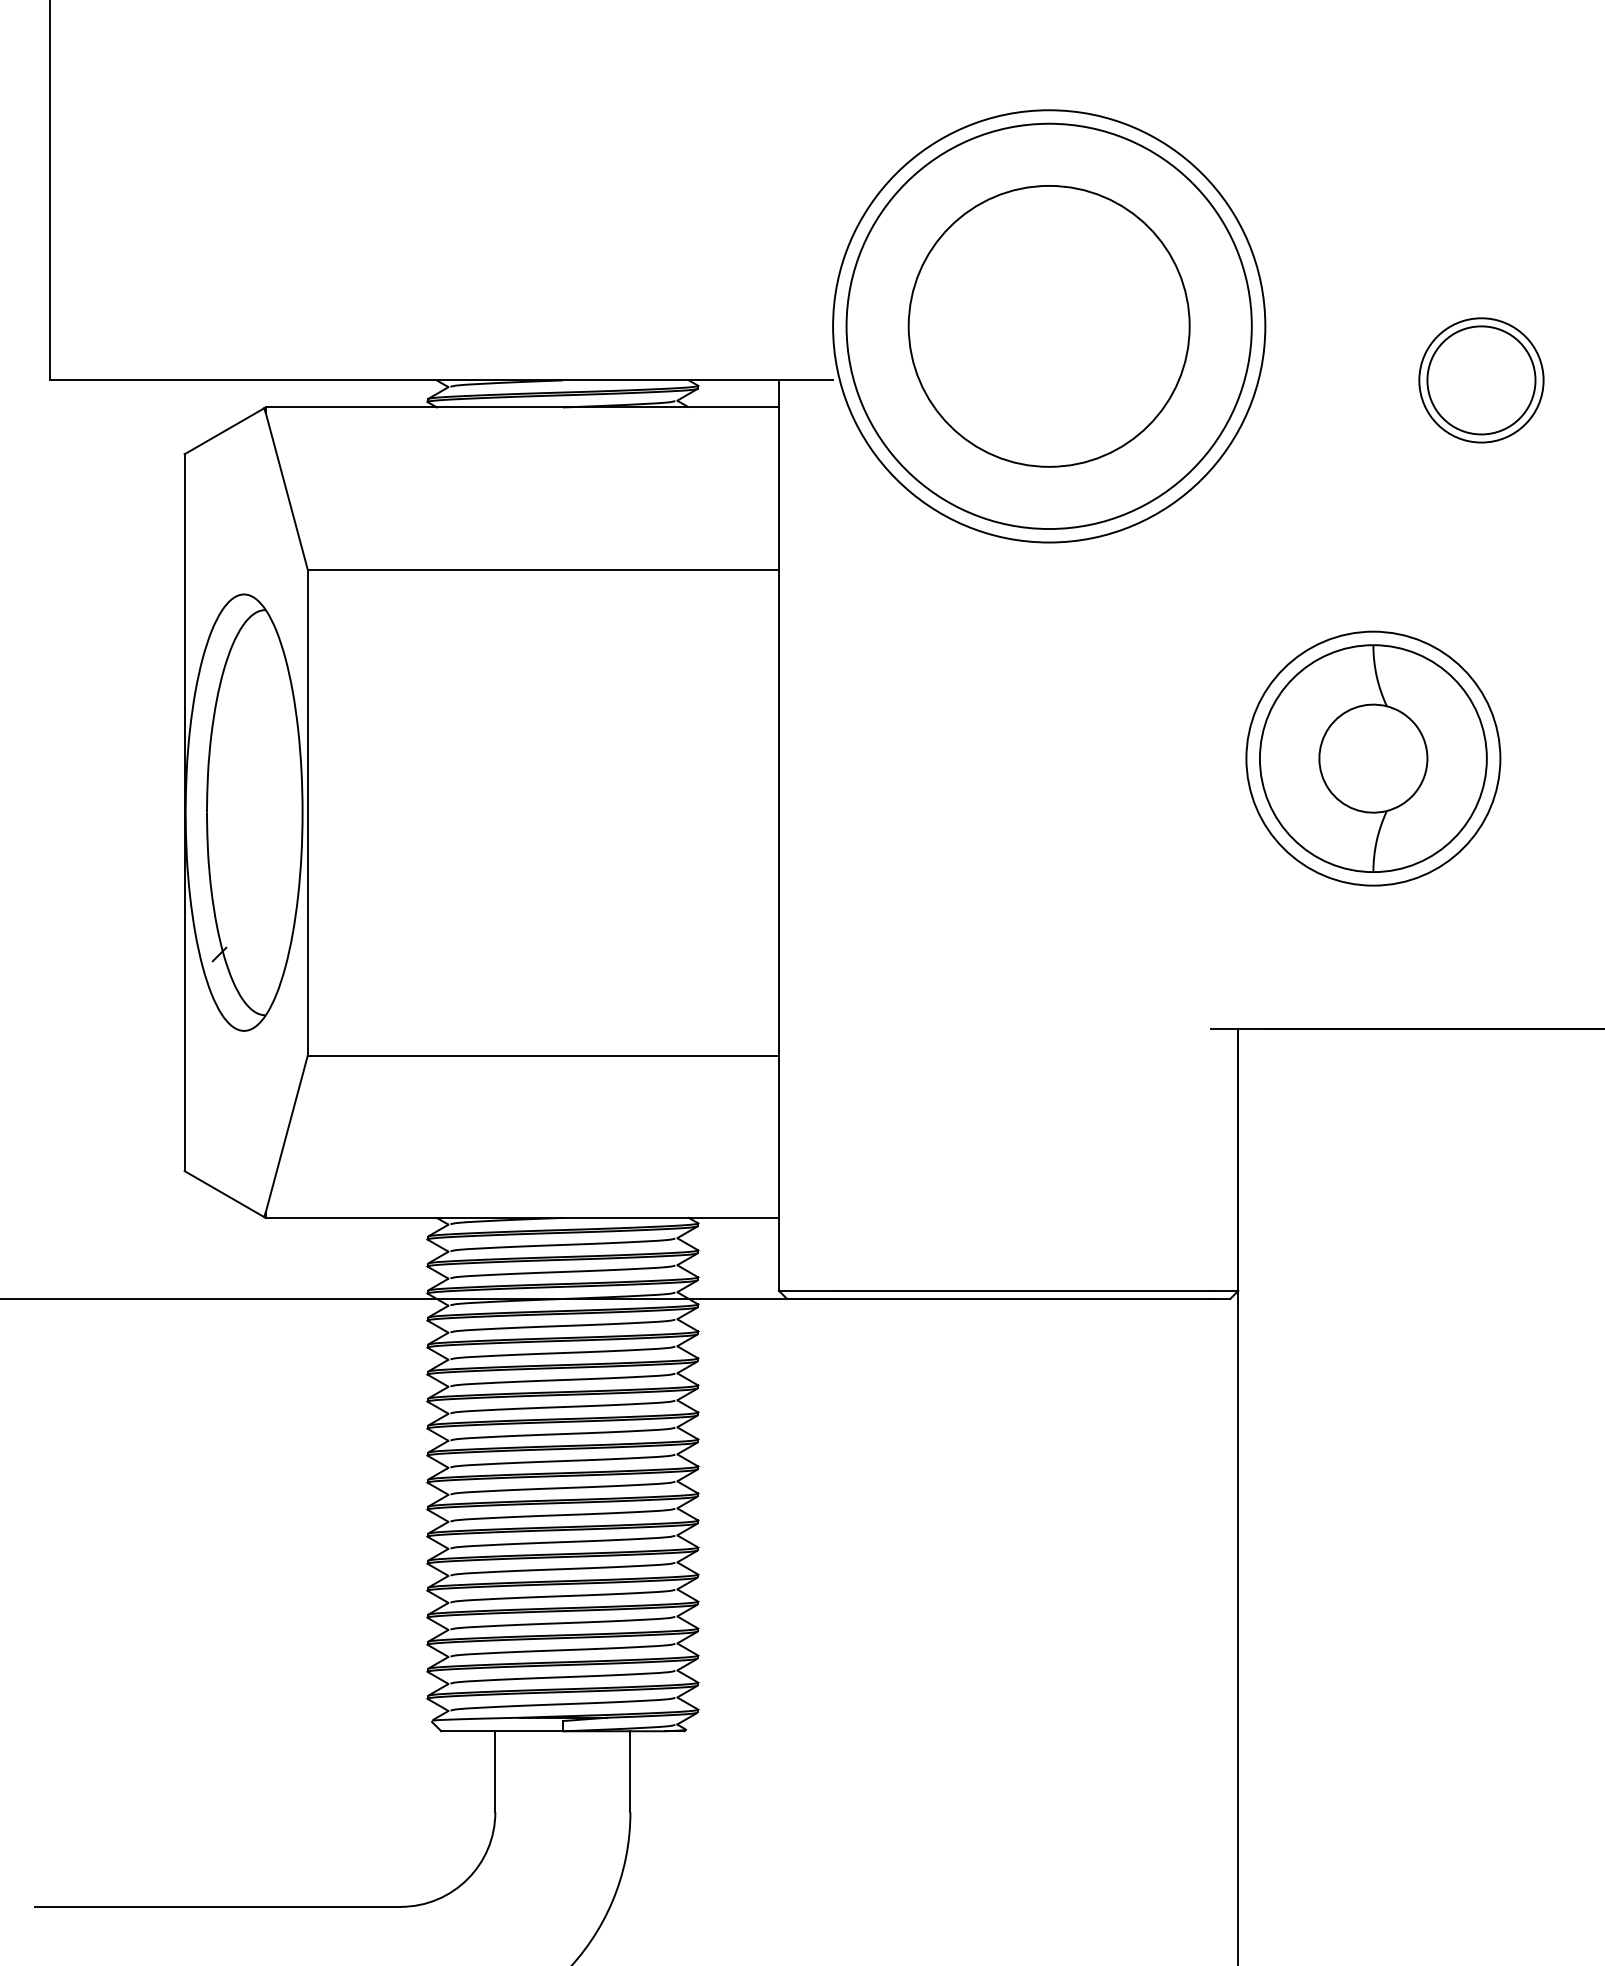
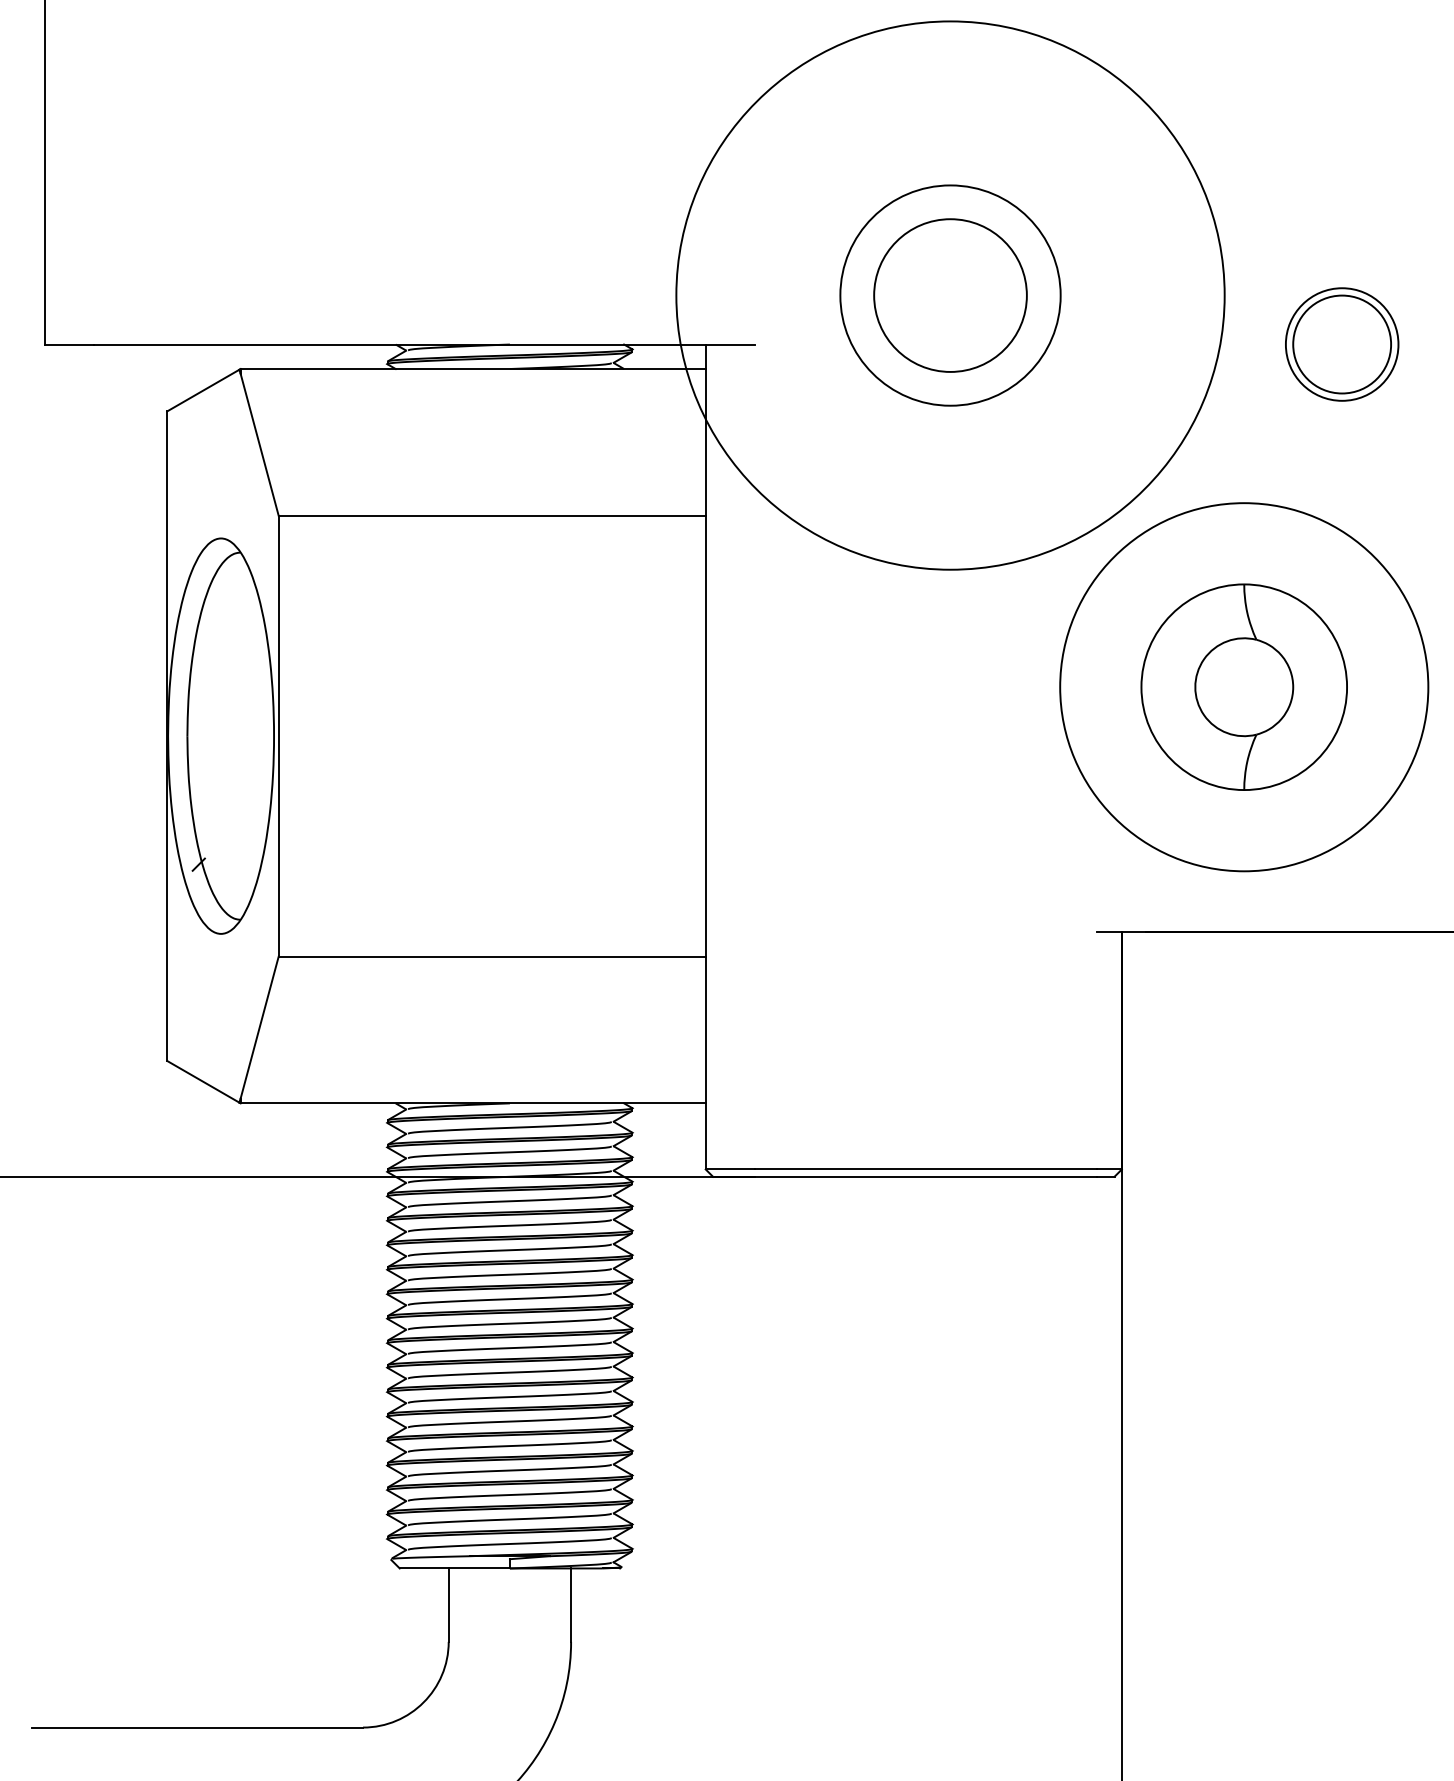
circle: (1049, 326) -> (950, 295), size x0.6
circle: (1049, 326) -> (950, 295), size x0.6
circle: (1049, 326) -> (950, 295), size x1.4
circle: (1373, 758) -> (1244, 687), size x1.6

